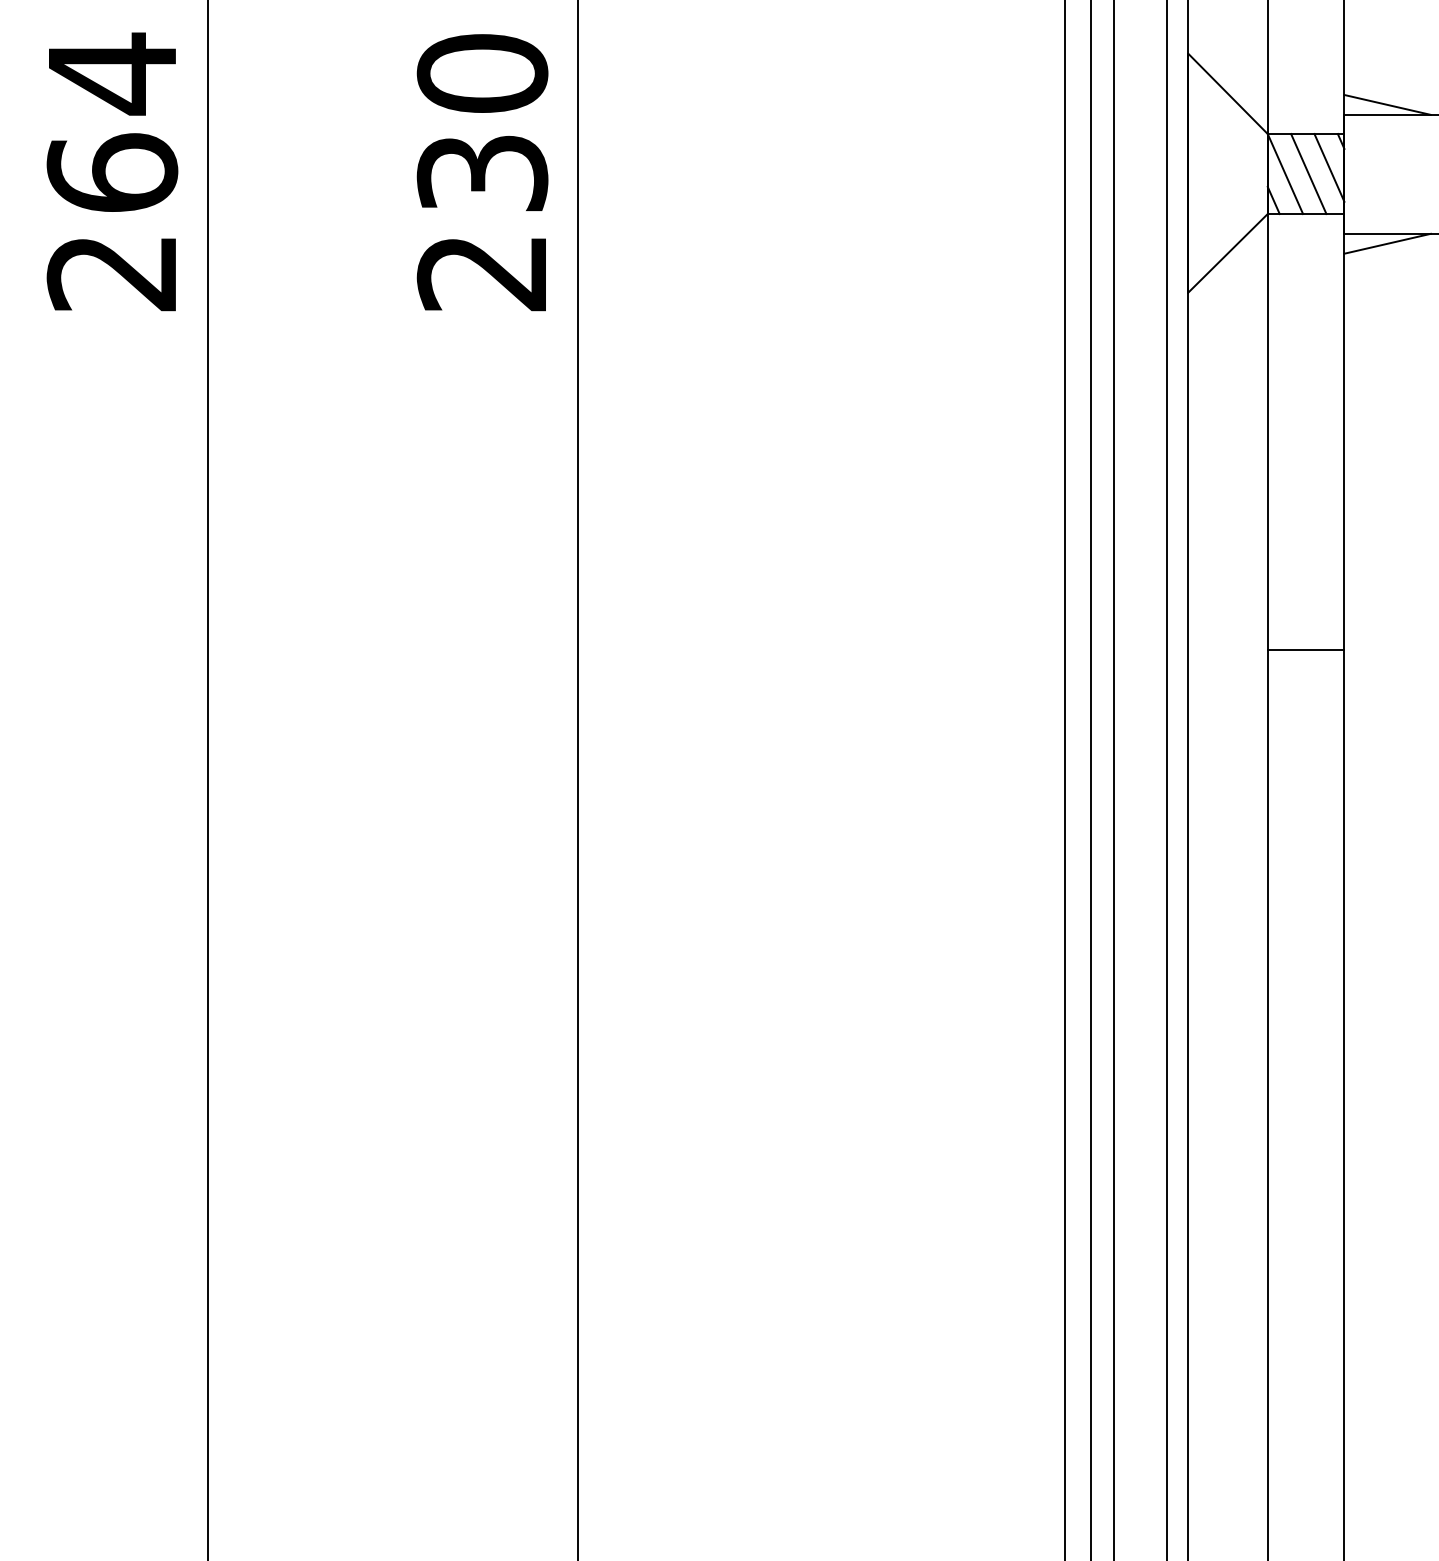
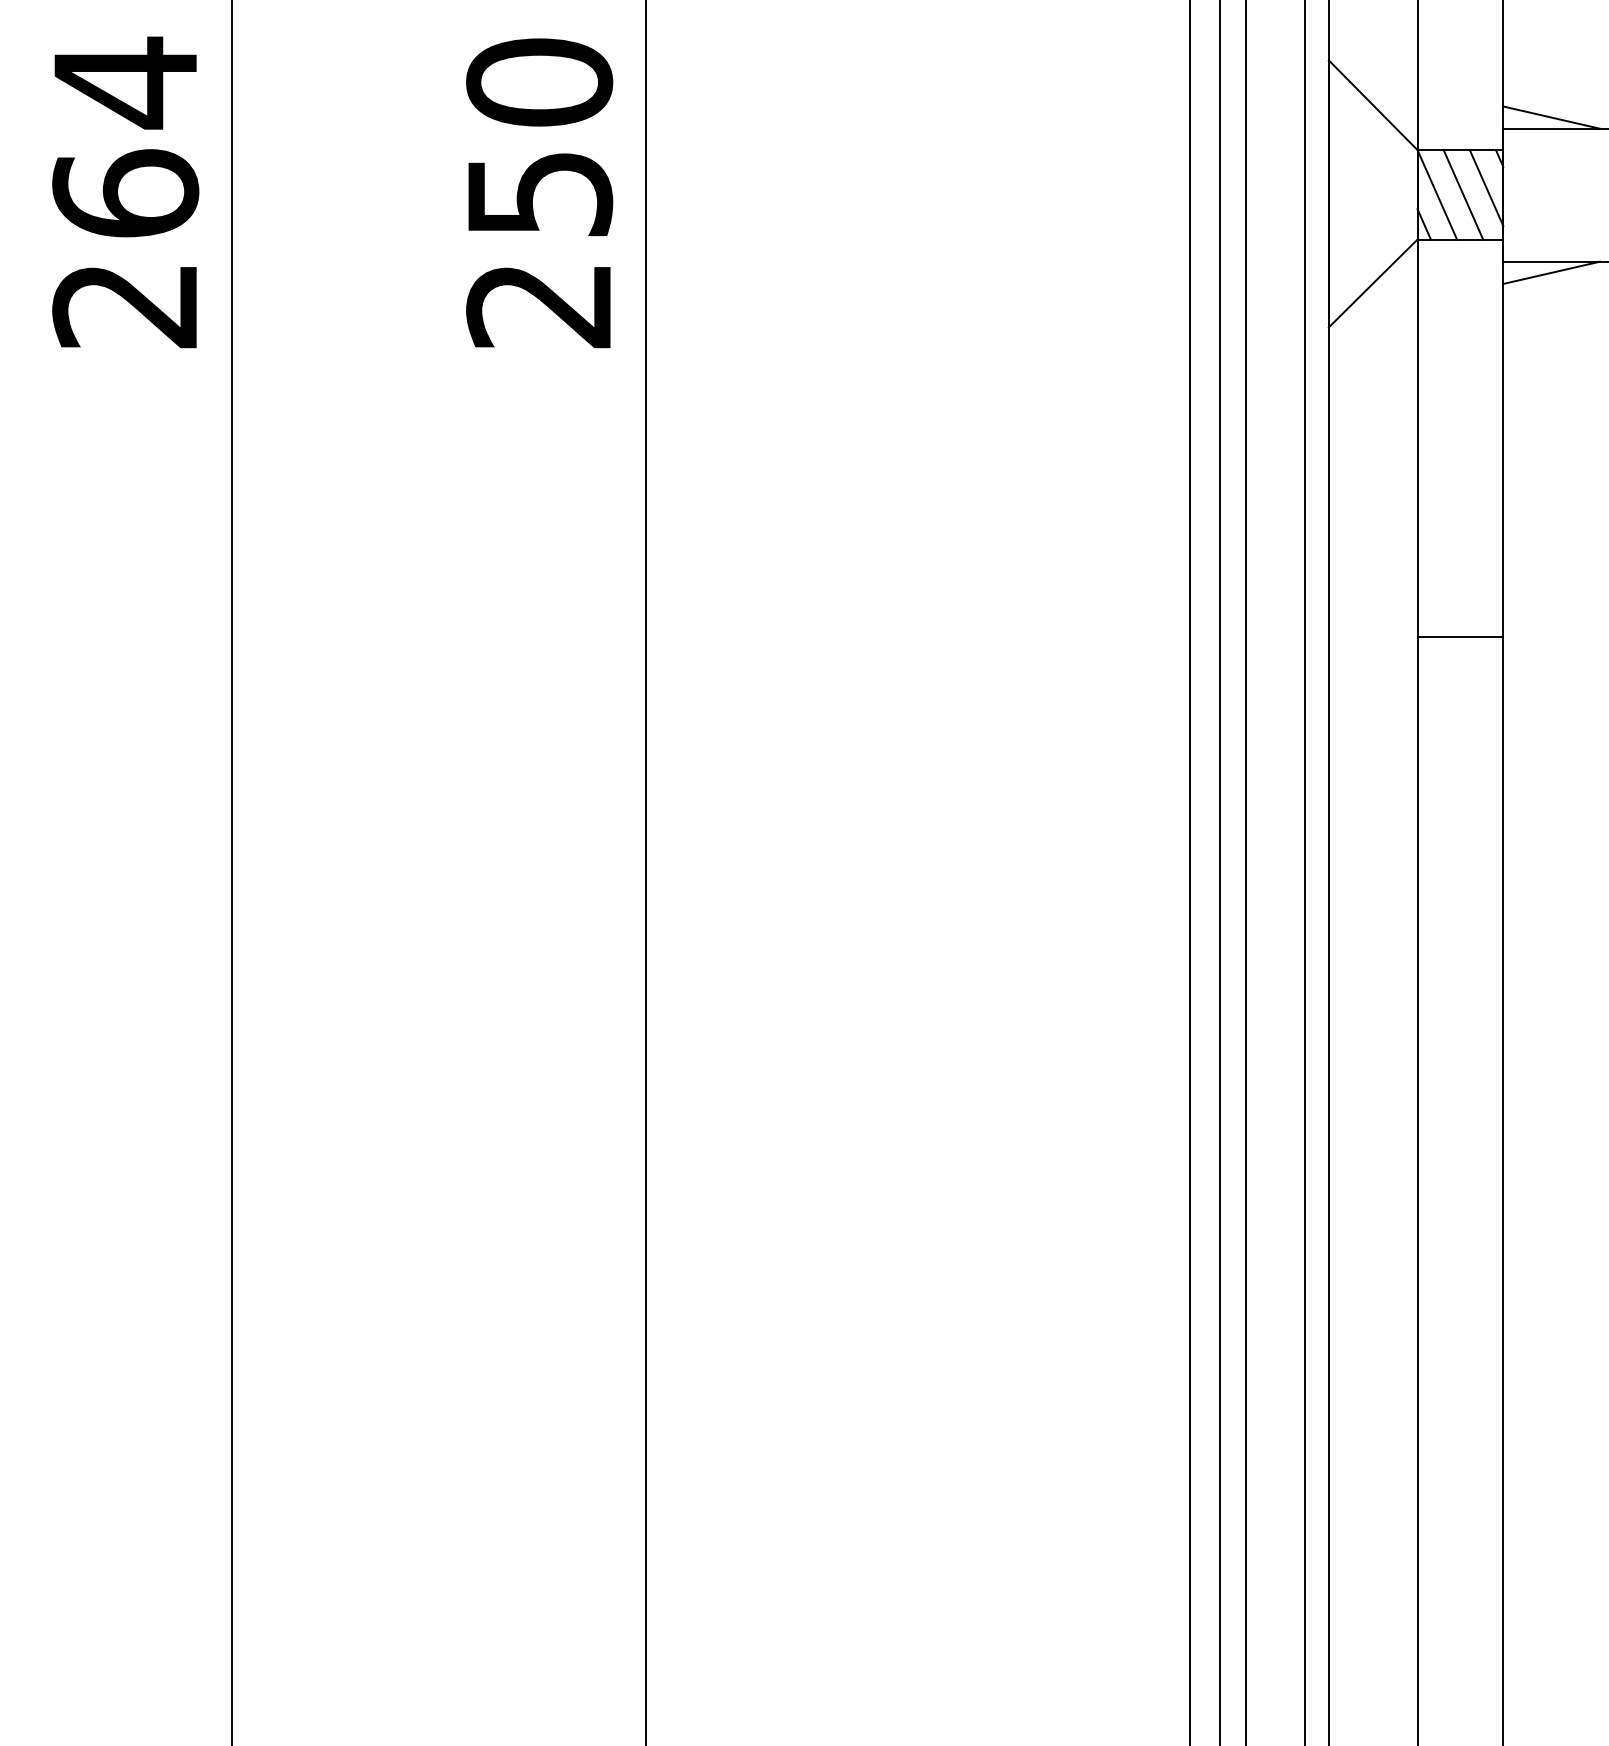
text: (482, 173) -> (539, 194), 230 -> 250
line: (1306, 650) -> (1460, 637), moved

